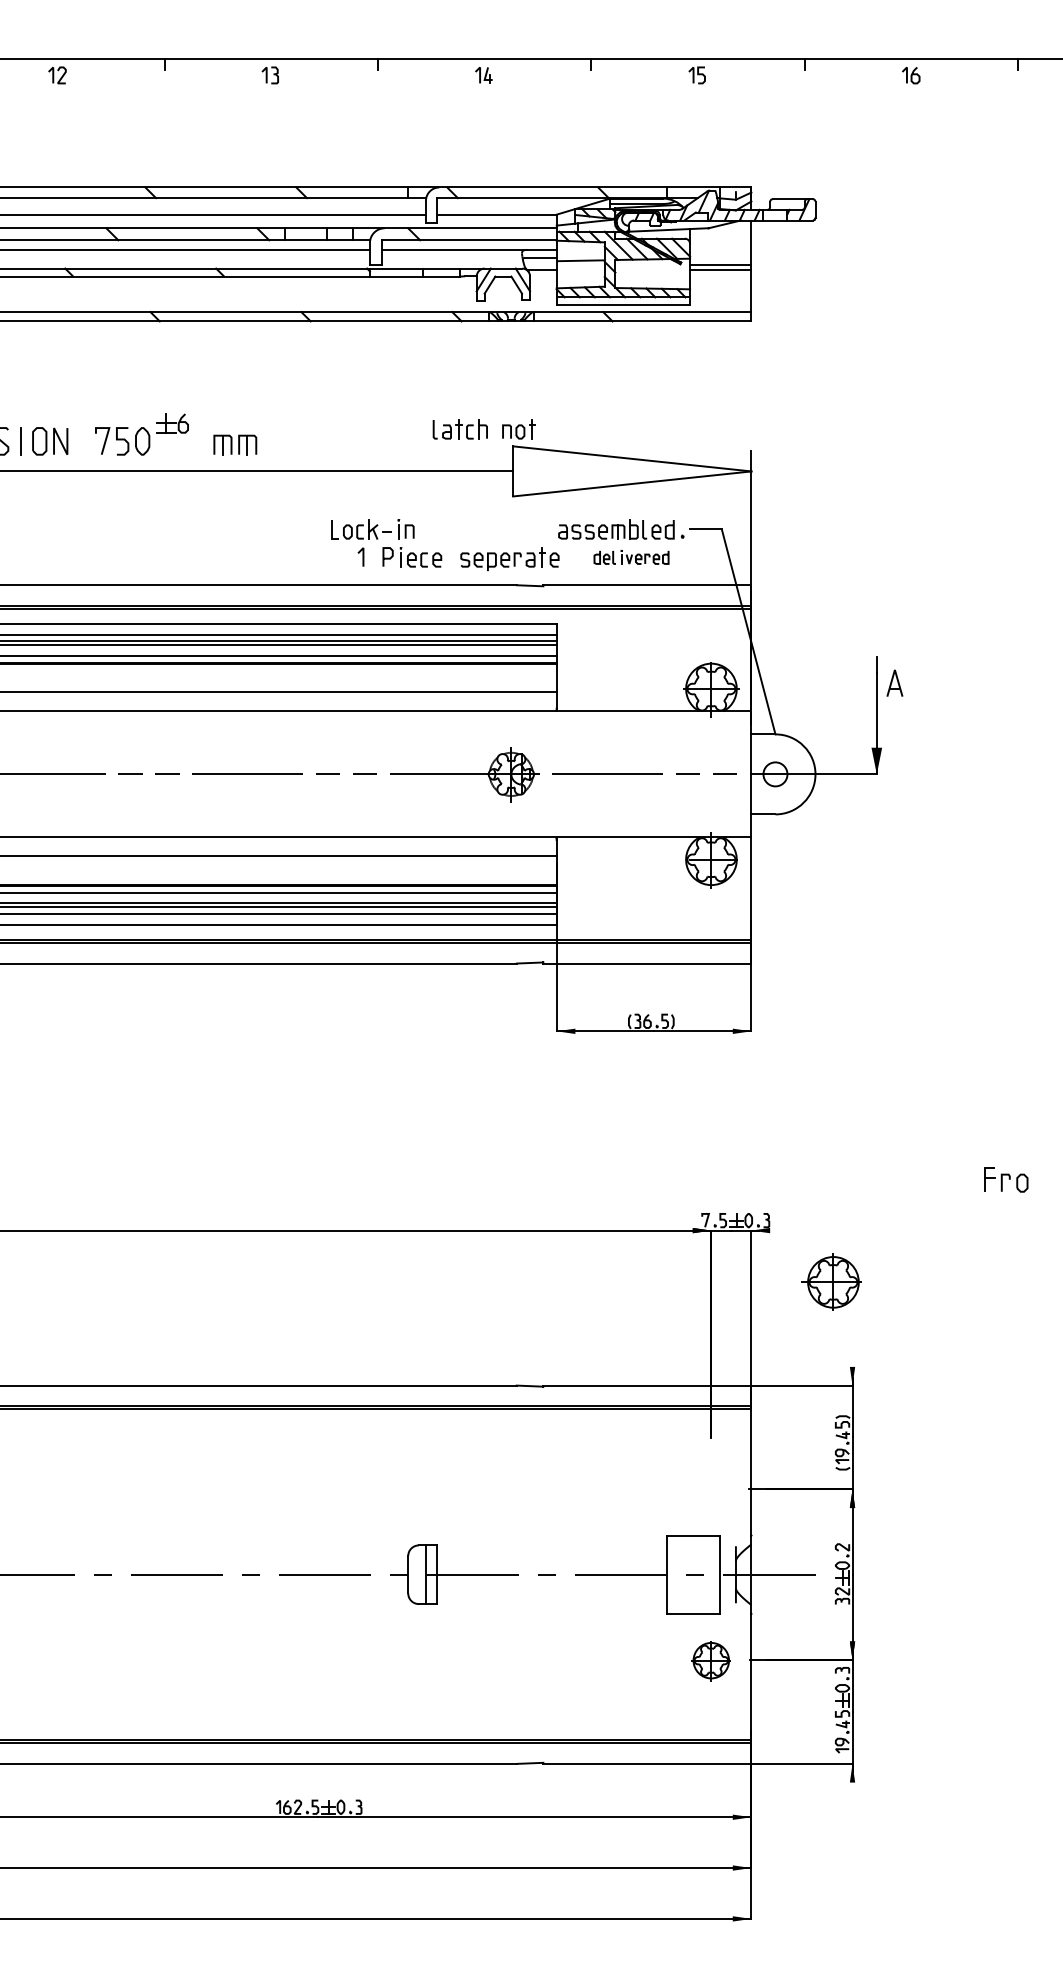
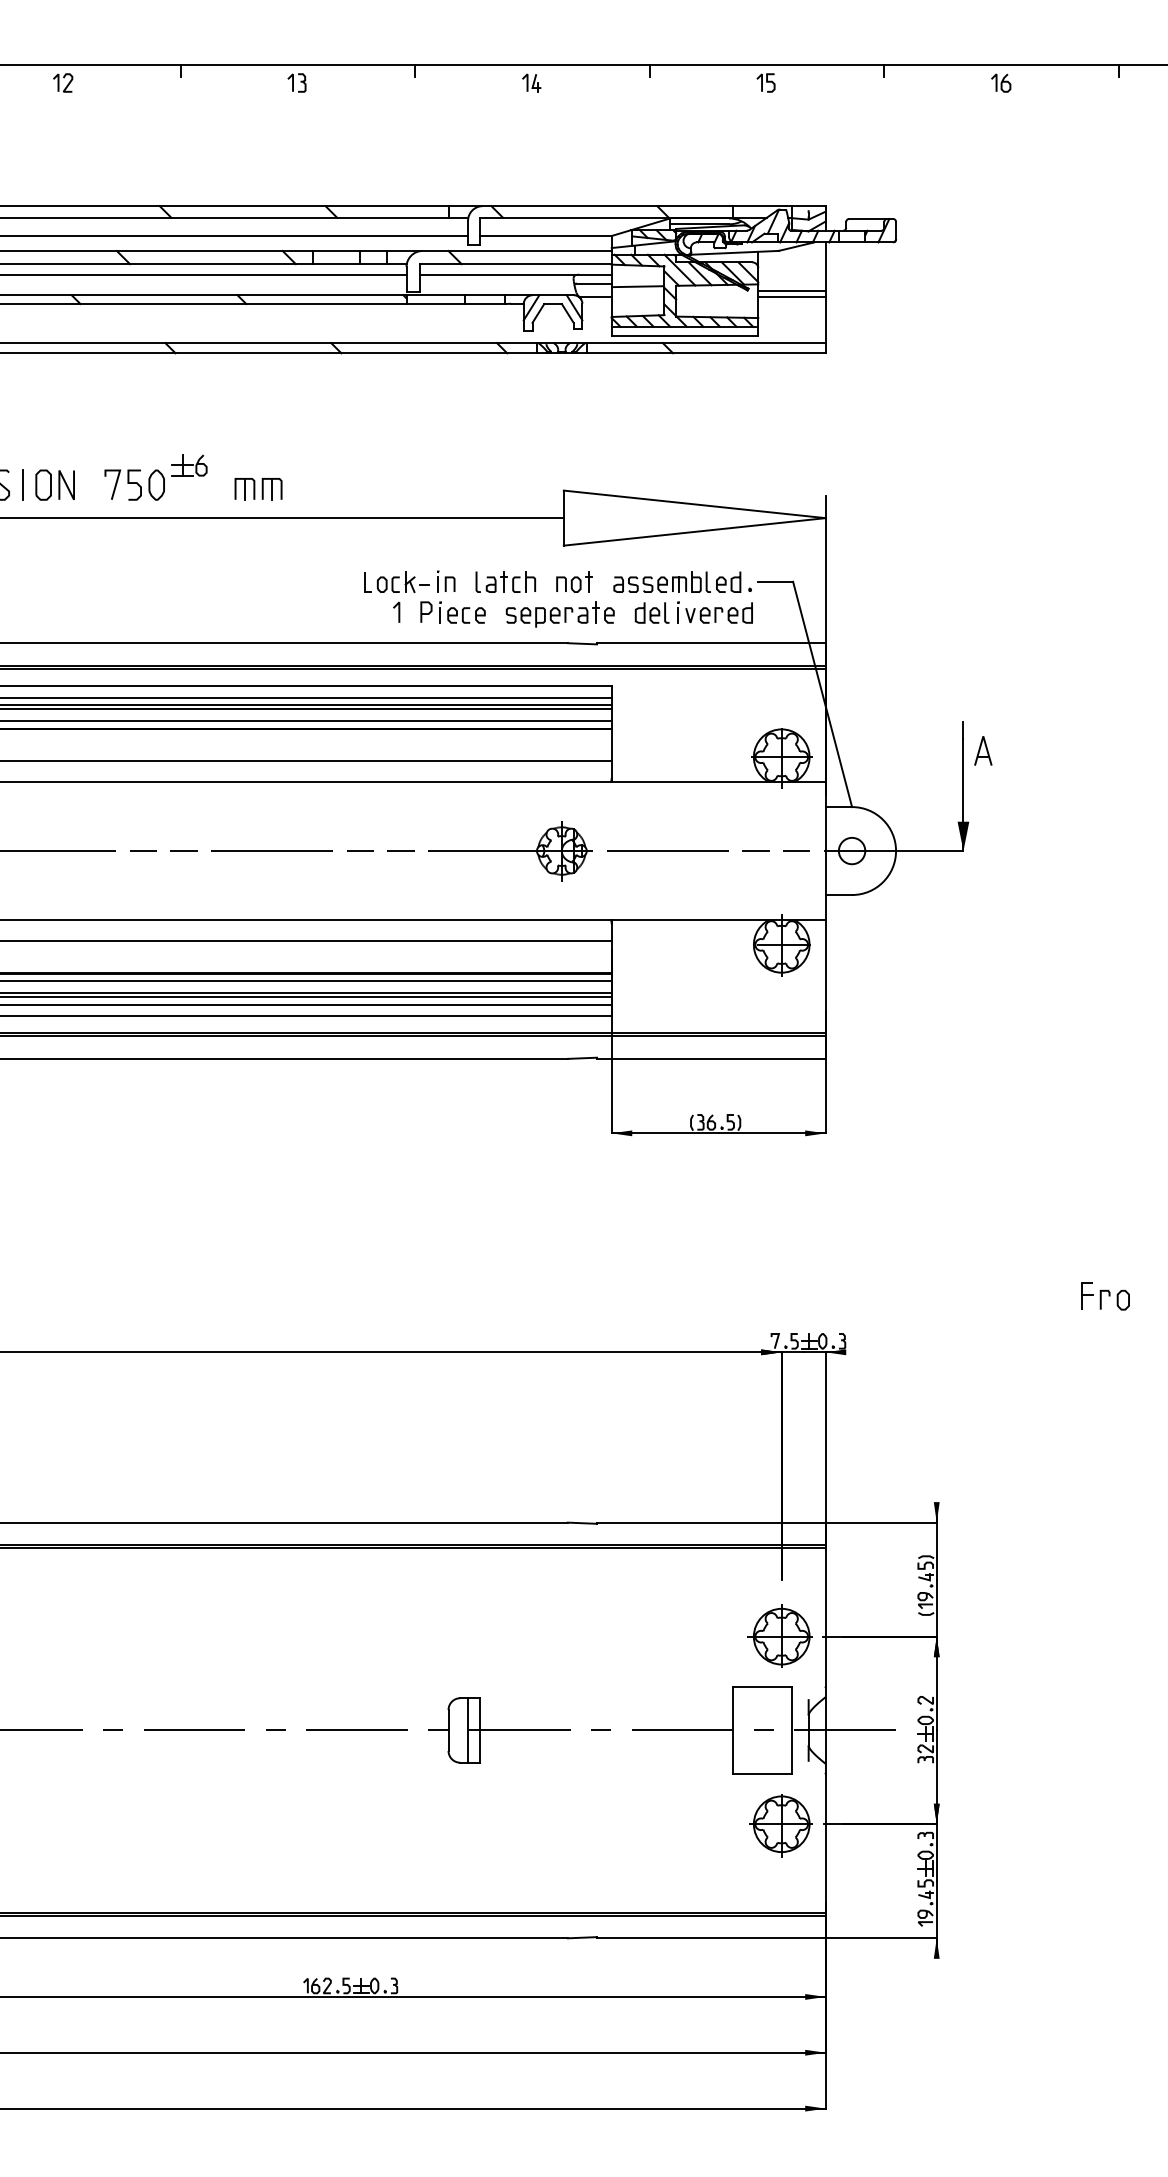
part: (459, 429) -> (504, 581), moved
part: (518, 429) -> (574, 581), moved
part: (631, 557) -> (693, 612), size x1.43
part: (831, 1281) -> (779, 1635), moved
part: (710, 1661) -> (780, 1825), size x1.43

